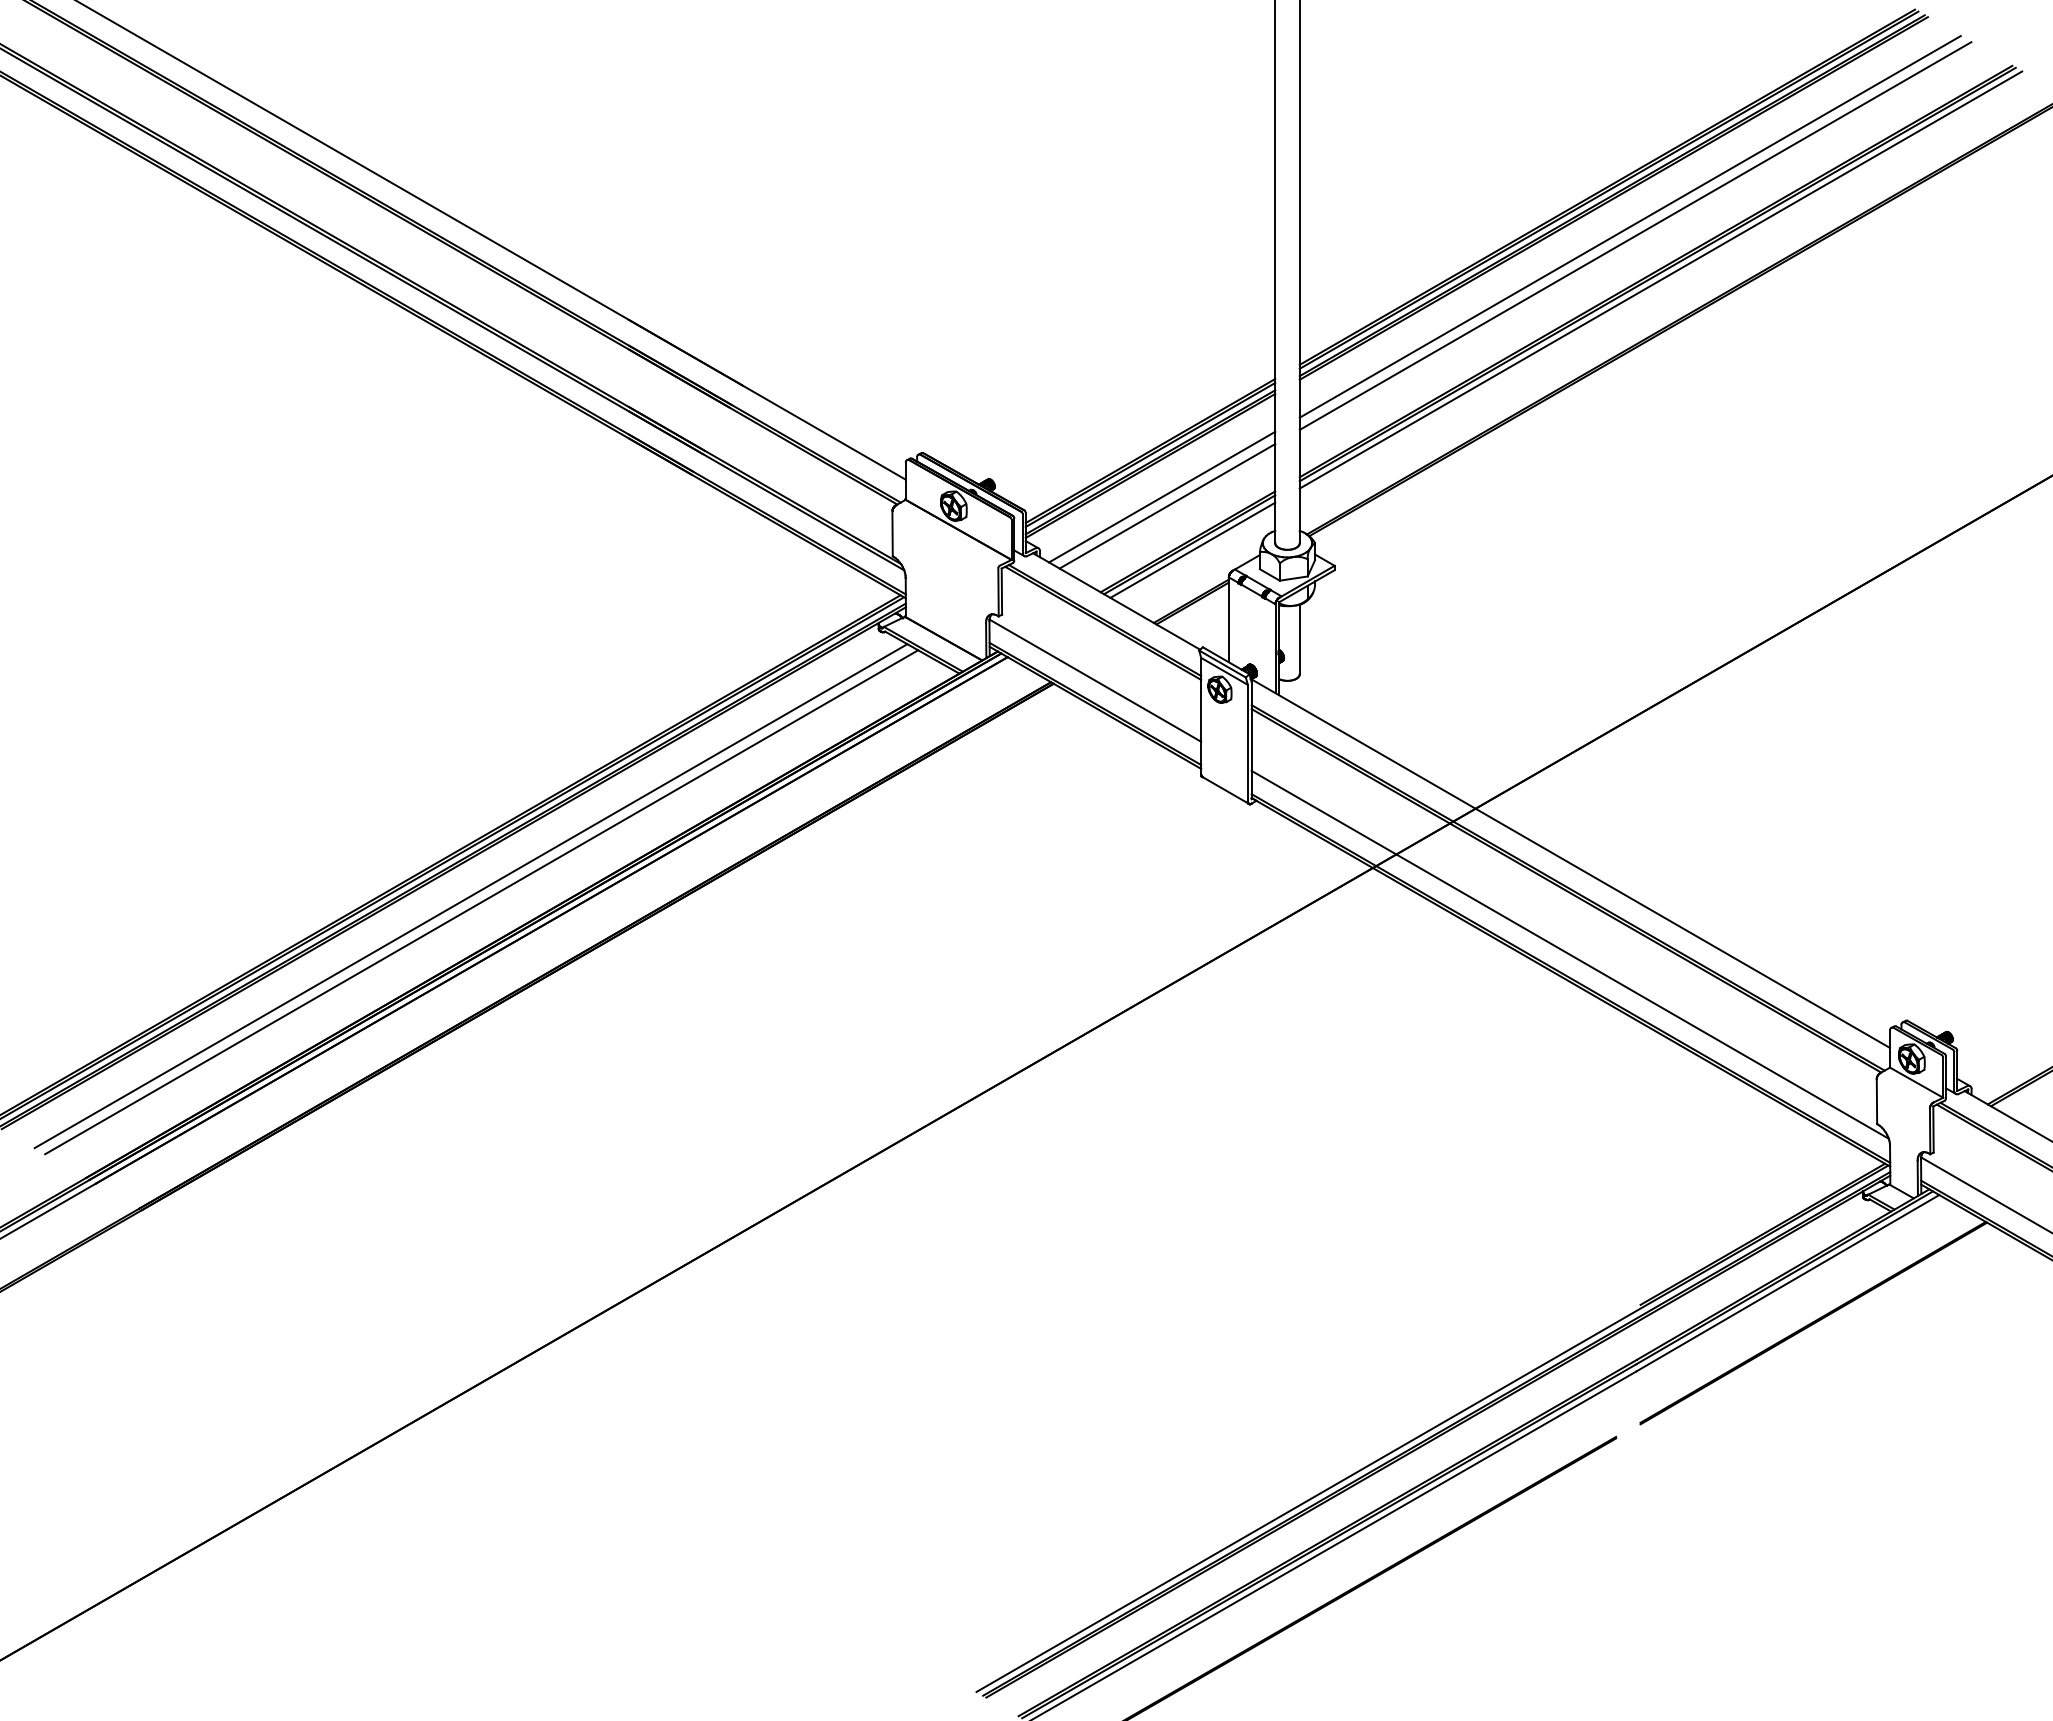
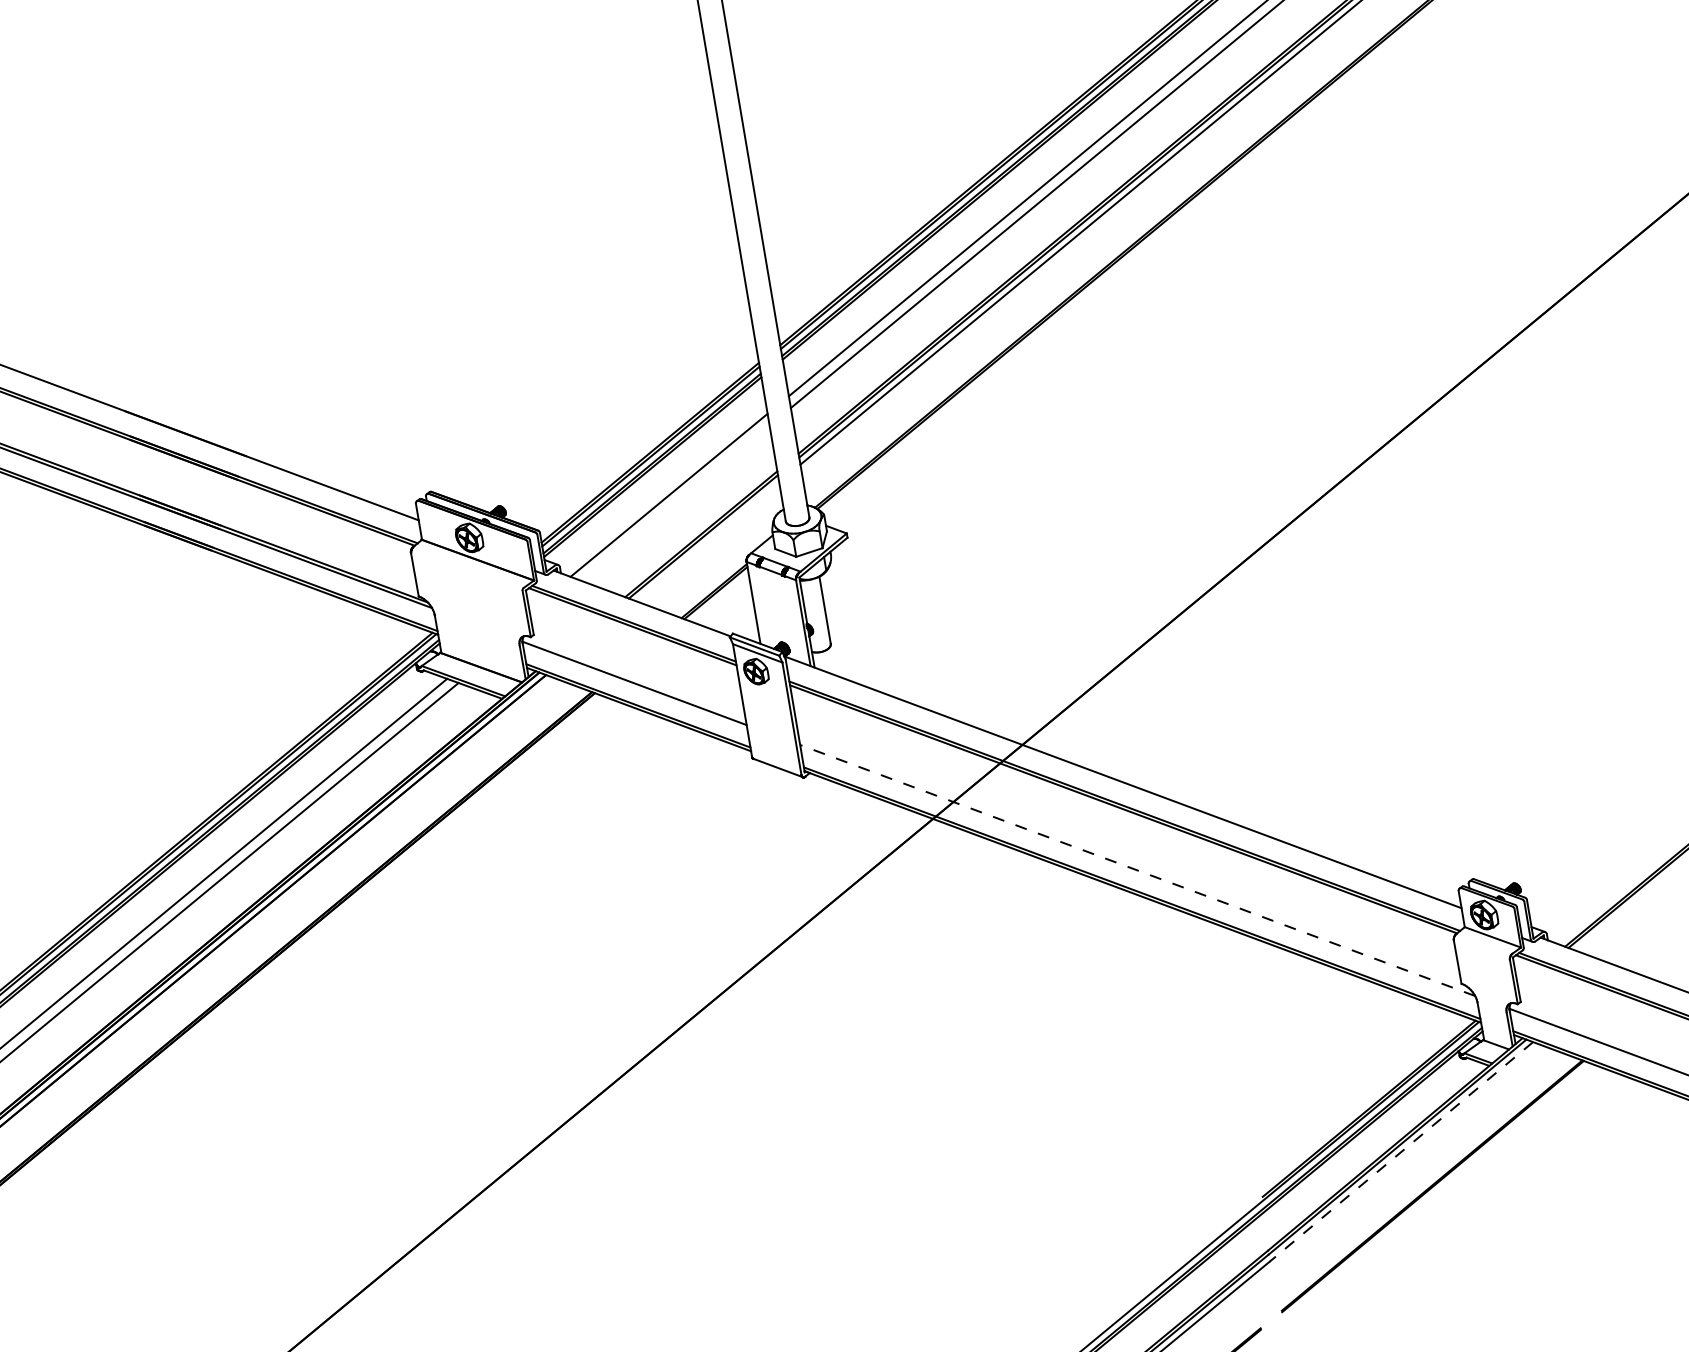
line: (1167, 506) -> (675, 503), removed
line: (1192, 549) -> (706, 540), removed
line: (1570, 954) -> (1137, 870), solid -> dashed
line: (1787, 1283) -> (1401, 1152), solid -> dashed

